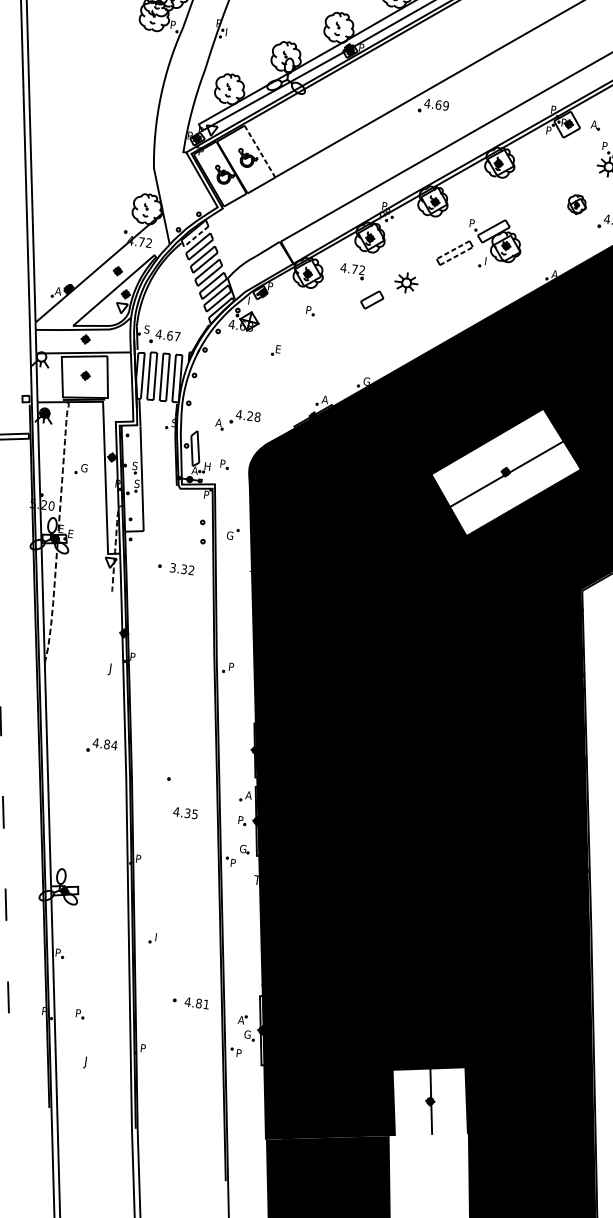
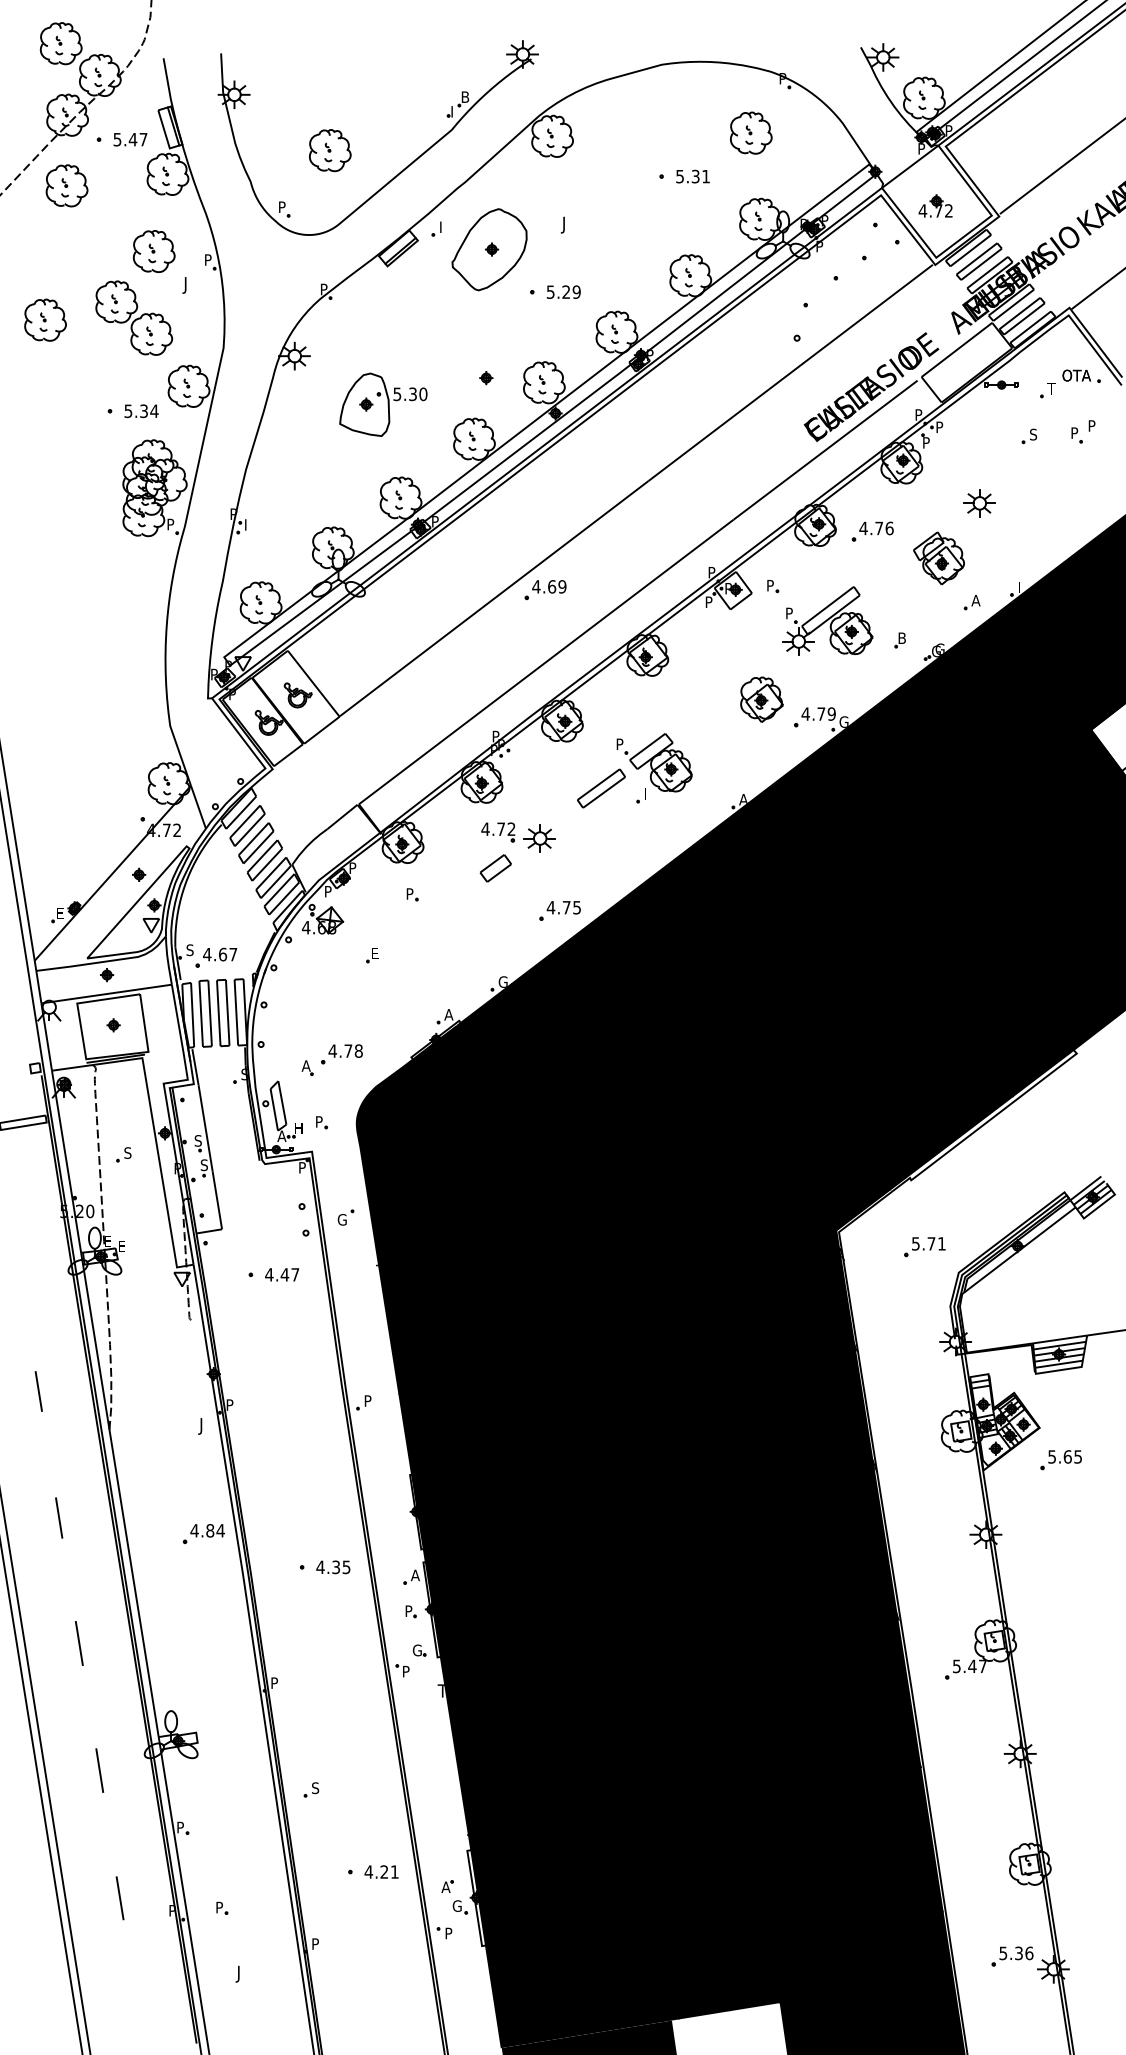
text: (594, 124) -> (770, 585), A -> P
line: (259, 151) -> (313, 683), dashed -> solid
part: (577, 204) -> (761, 699), size x1.67
line: (195, 237) -> (240, 813), dashed -> solid
line: (453, 249) -> (598, 784), dashed -> solid
line: (456, 256) -> (604, 792), dashed -> solid
part: (352, 271) -> (498, 832), moved
text: (58, 291) -> (60, 913), A -> E
text: (251, 300) -> (328, 891), I -> P
part: (413, 335) -> (559, 910), added
text: (250, 415) -> (348, 1050), 4.28 -> 4.78
text: (84, 467) -> (128, 1152), G -> S
fill: (506, 472) -> (712, 1082), added
text: (182, 568) -> (282, 1274), 3.32 -> 4.47
text: (185, 813) -> (333, 1567), moved
text: (157, 937) -> (315, 1788), I -> S
text: (199, 1003) -> (384, 1871), 4.81 -> 4.21
fill: (430, 1101) -> (721, 1965), added

